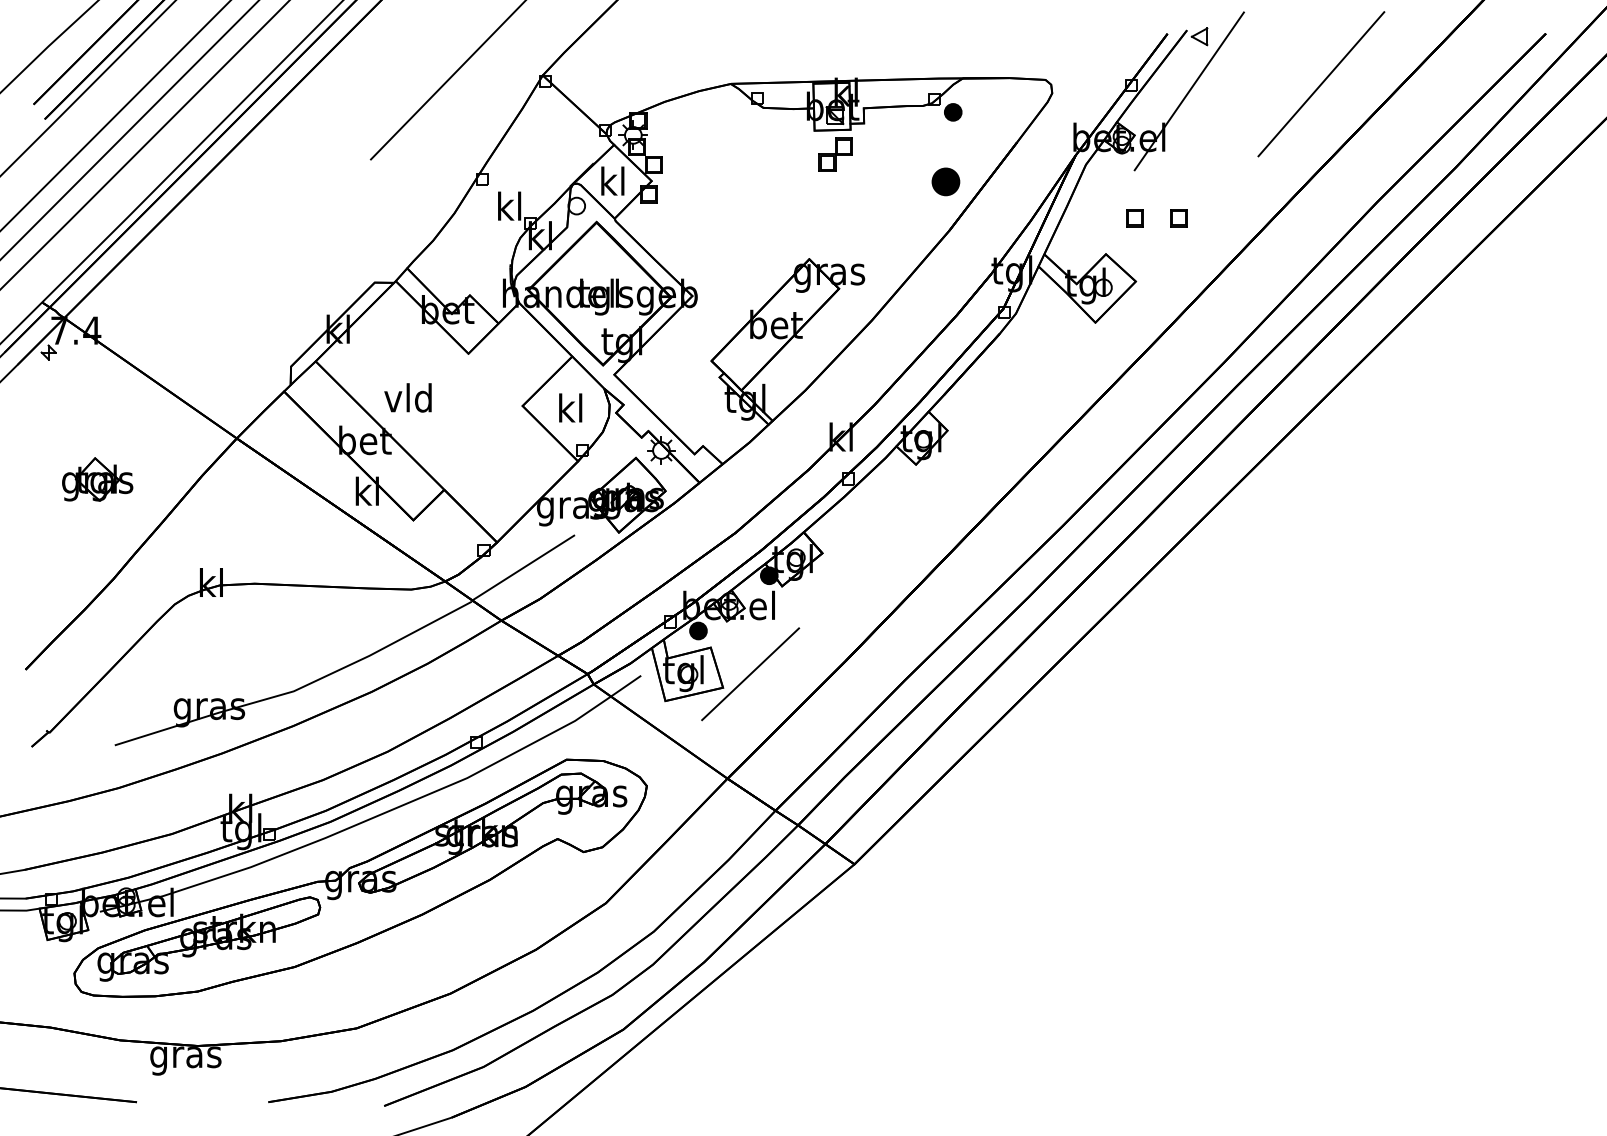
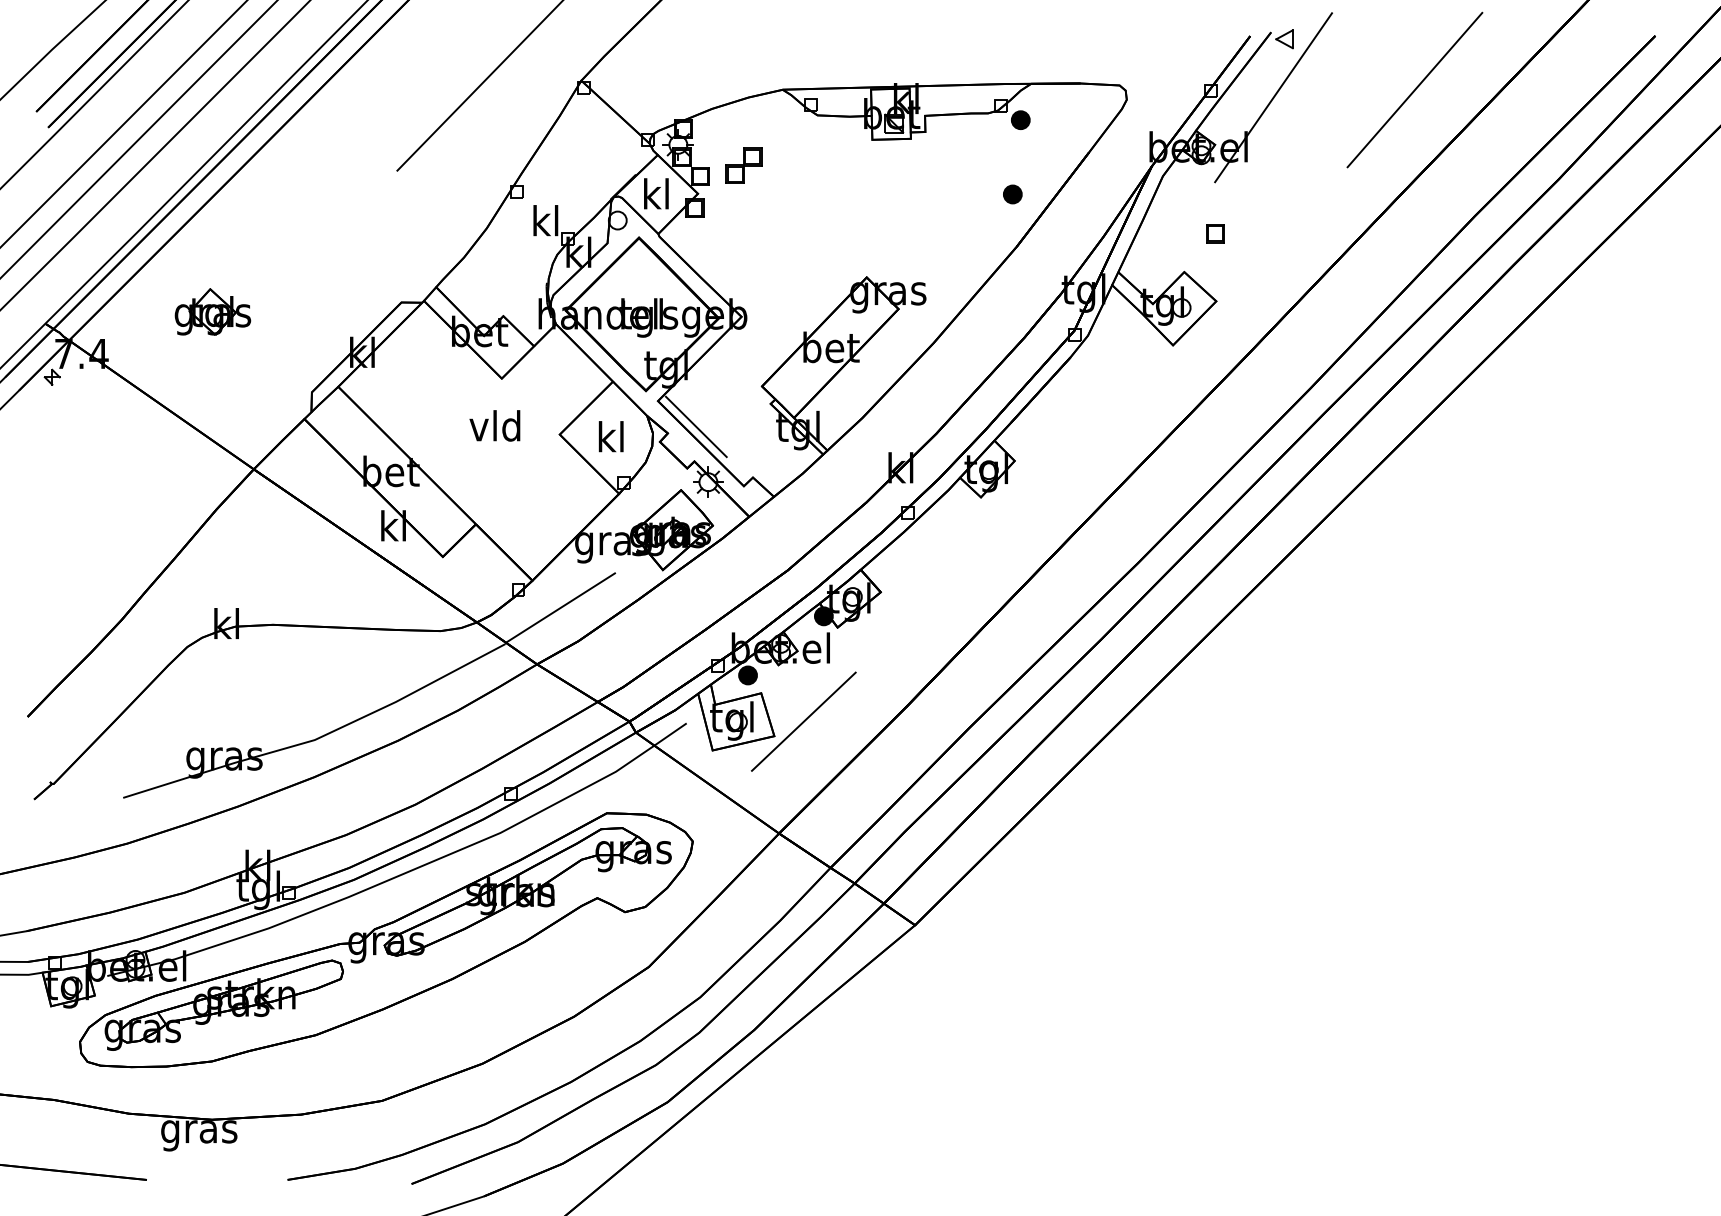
part: (835, 154) -> (743, 165), moved
part: (945, 181) -> (1012, 194), size x0.62
part: (1178, 218) -> (1261, 233), removed
text: (407, 397) -> (494, 425), moved
line: (649, 398) -> (695, 426), added
part: (97, 479) -> (212, 311), moved

